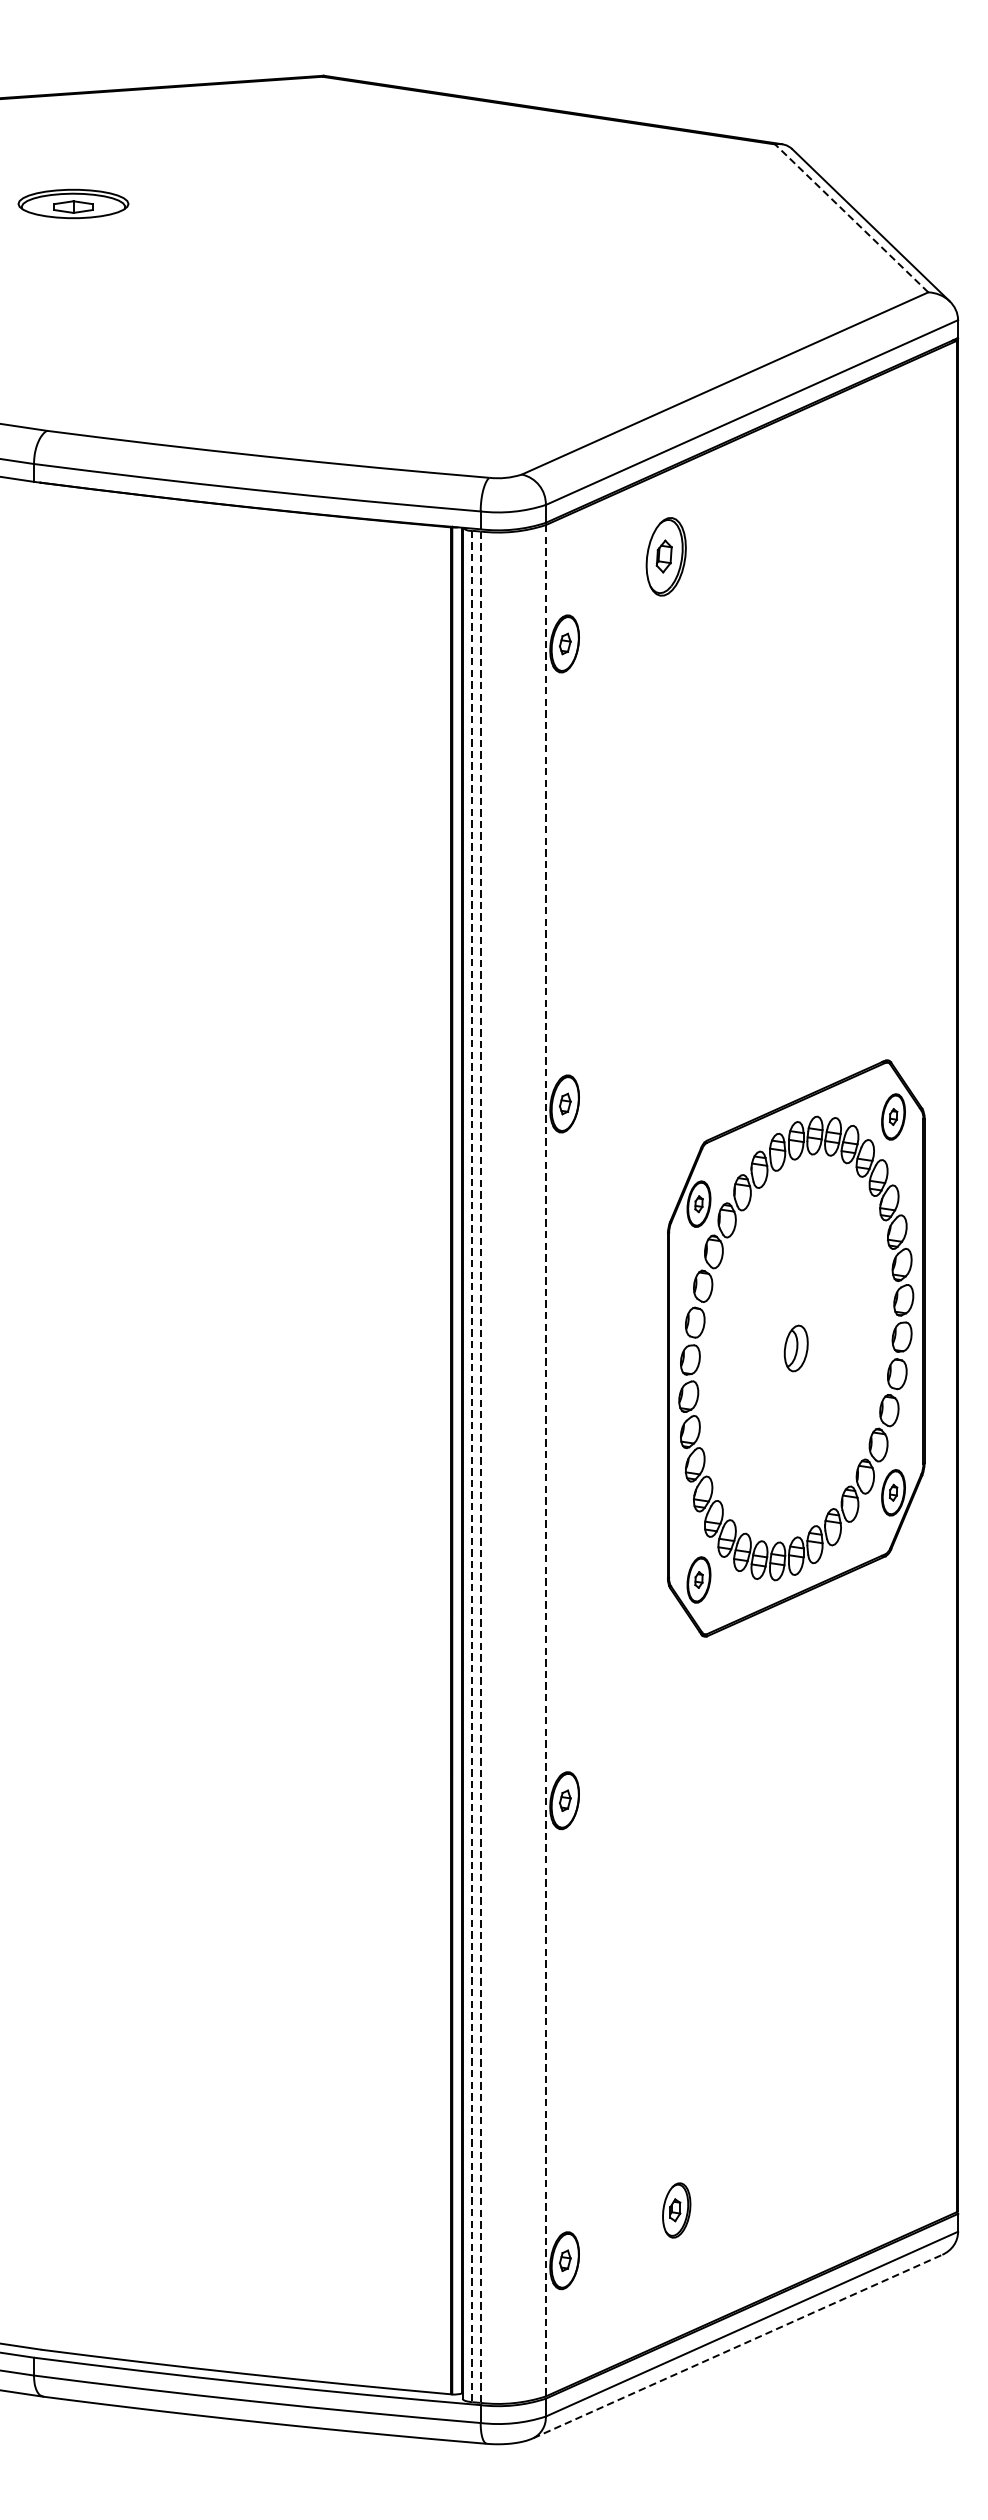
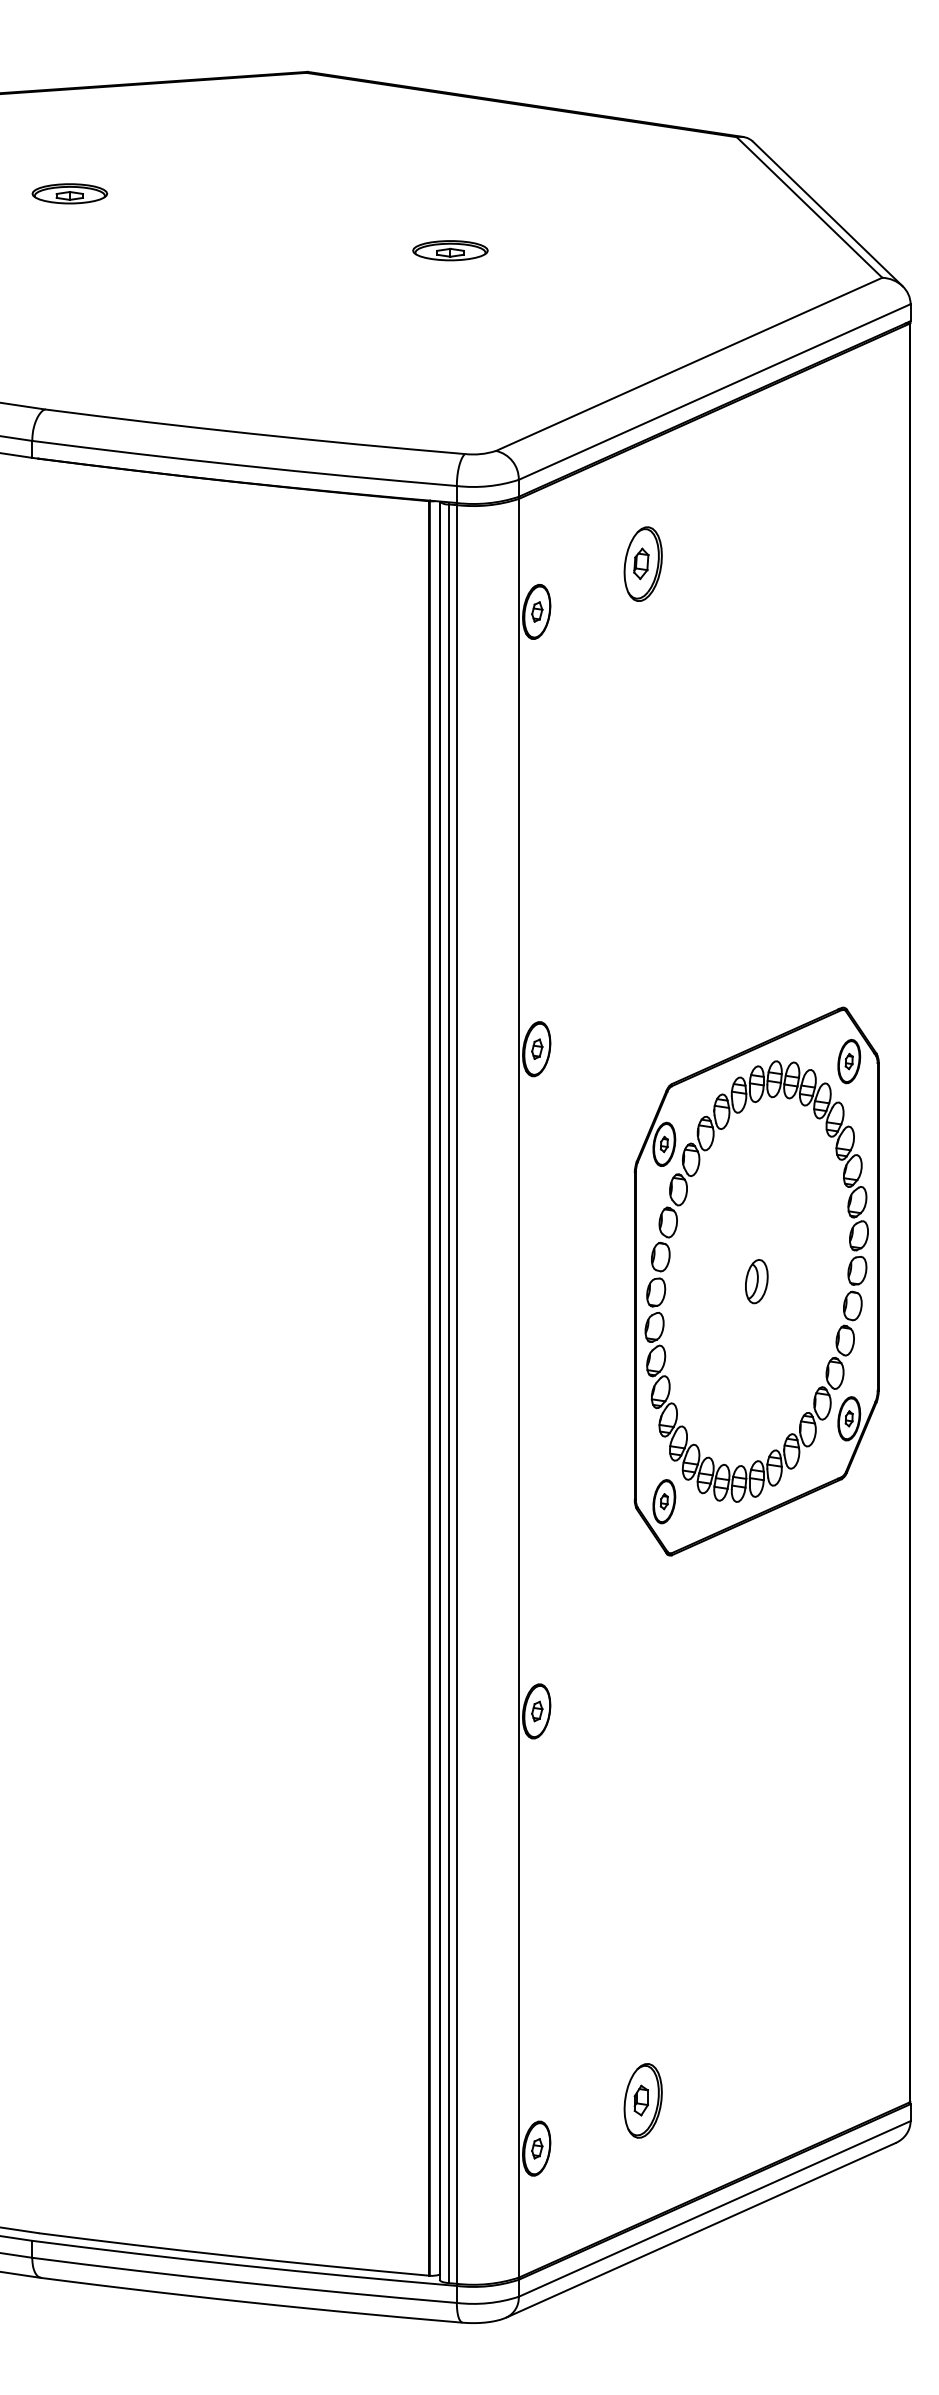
part: (73, 203) -> (69, 193), size x0.71
line: (851, 218) -> (809, 207), dashed -> solid
part: (474, 263) -> (450, 250), added
part: (665, 556) -> (642, 563), moved
line: (545, 1460) -> (518, 1388), dashed -> solid
line: (471, 1467) -> (448, 1394), dashed -> solid
line: (480, 1467) -> (456, 1394), dashed -> solid
part: (676, 2210) -> (642, 2100), size x1.43
line: (738, 2346) -> (701, 2230), dashed -> solid

